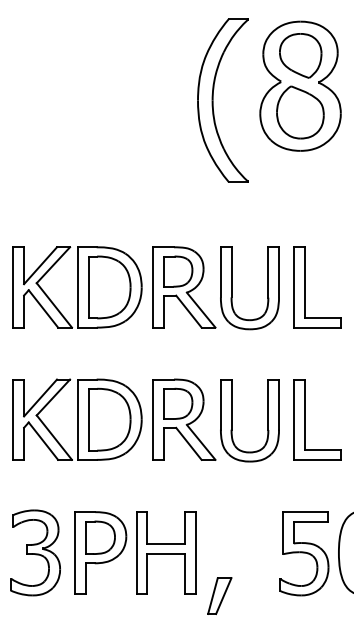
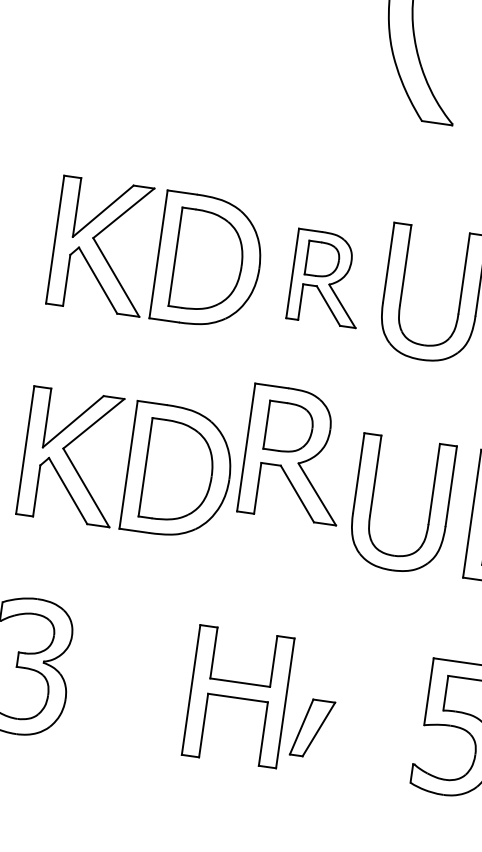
part: (184, 287) -> (327, 278), size x0.7
part: (184, 419) -> (295, 454), moved
part: (100, 552) -> (133, 681), removed
part: (219, 595) -> (312, 727), moved

